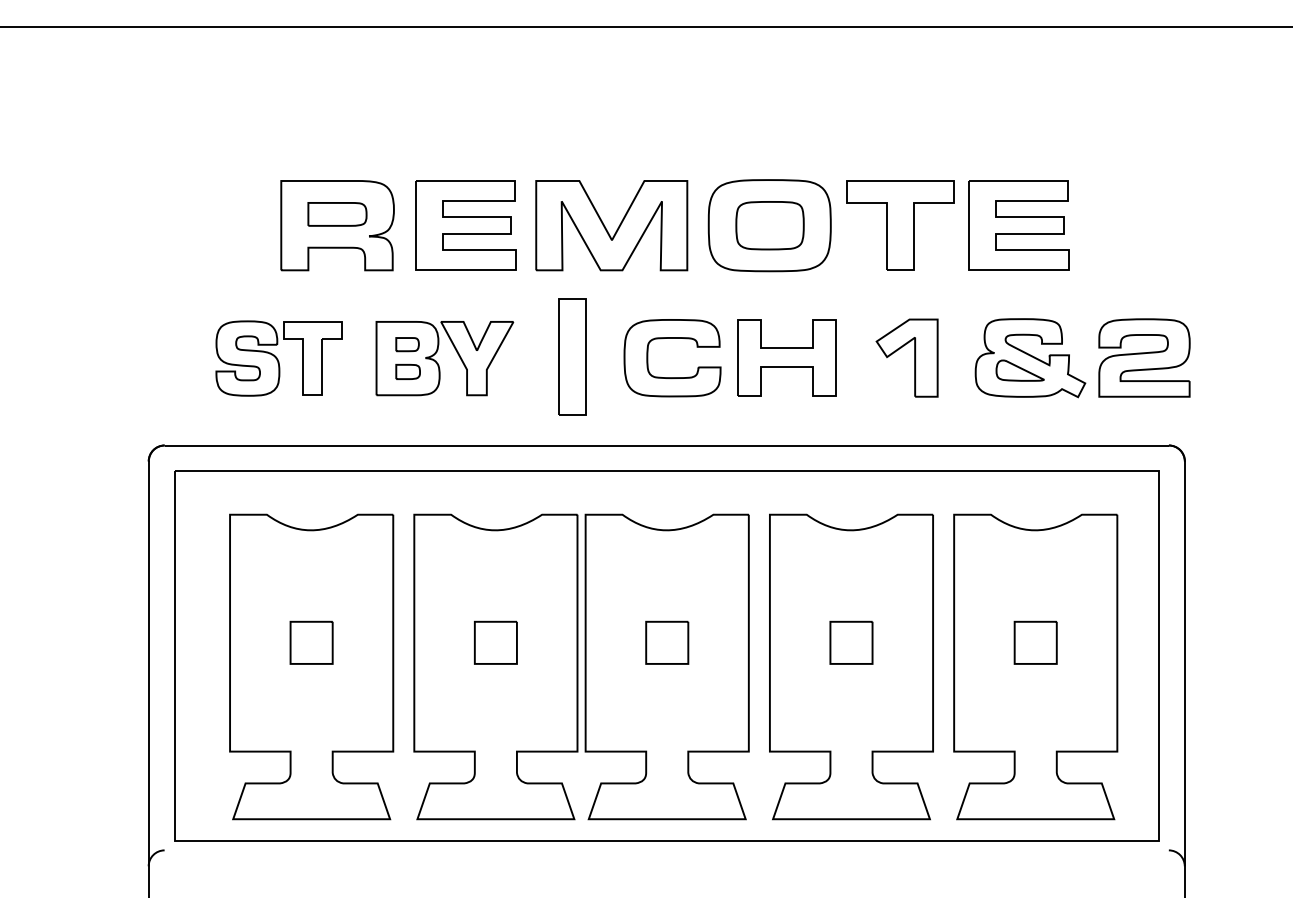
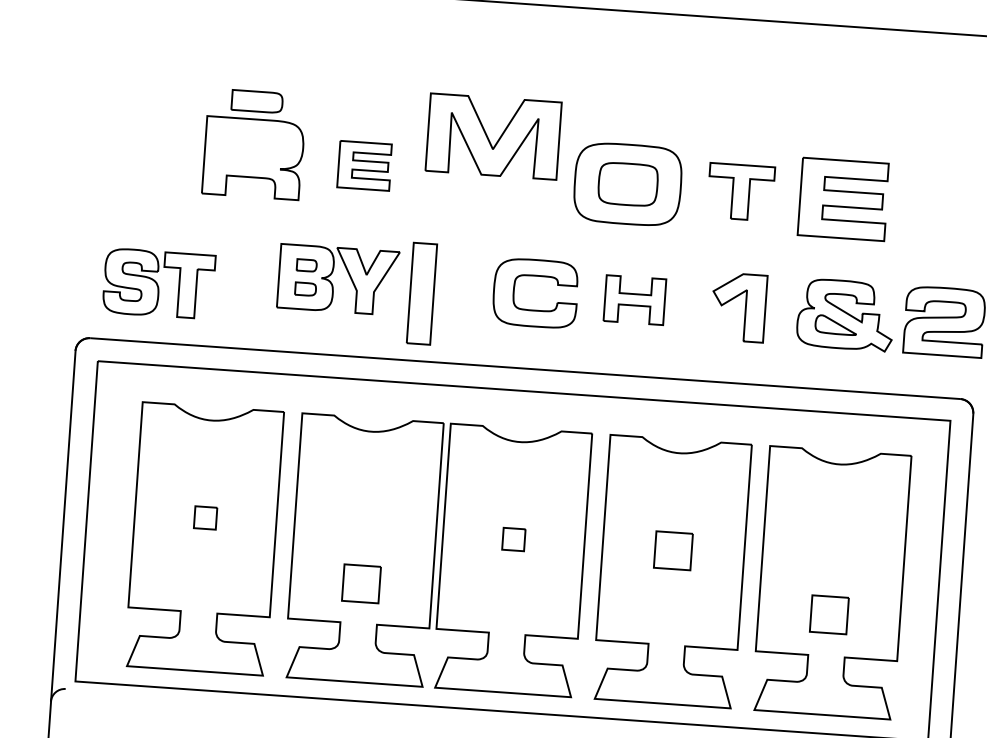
part: (337, 214) -> (257, 101), moved
part: (465, 225) -> (364, 165), size x0.6
part: (611, 225) -> (493, 136), moved
part: (900, 225) -> (741, 192), size x0.7
part: (572, 356) -> (422, 293), moved
part: (786, 357) -> (634, 299), size x0.7
part: (278, 358) -> (158, 283), moved
part: (311, 642) -> (205, 517), size x0.6
part: (495, 642) -> (361, 583), moved
part: (667, 642) -> (514, 539), size x0.6
part: (1035, 642) -> (829, 614), moved

